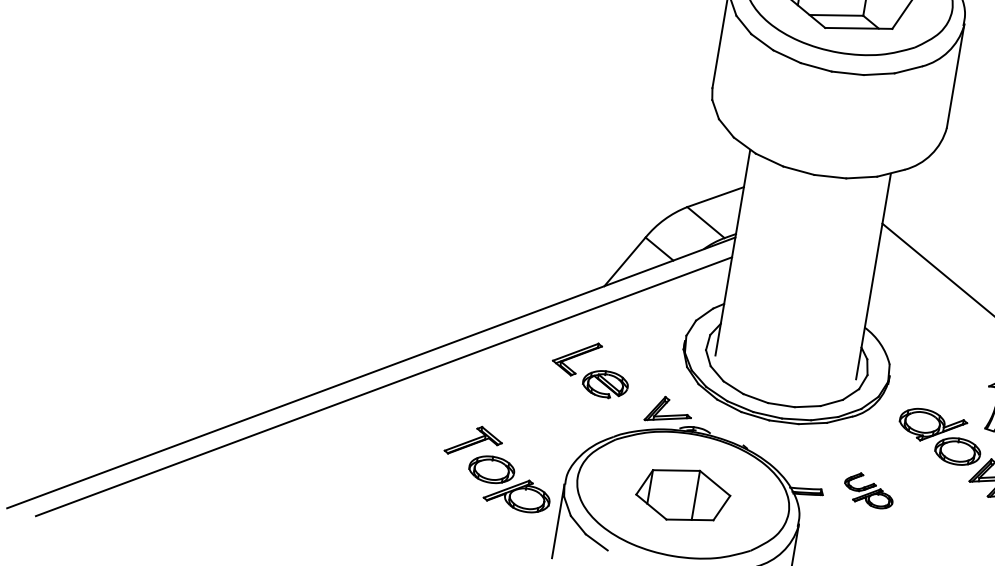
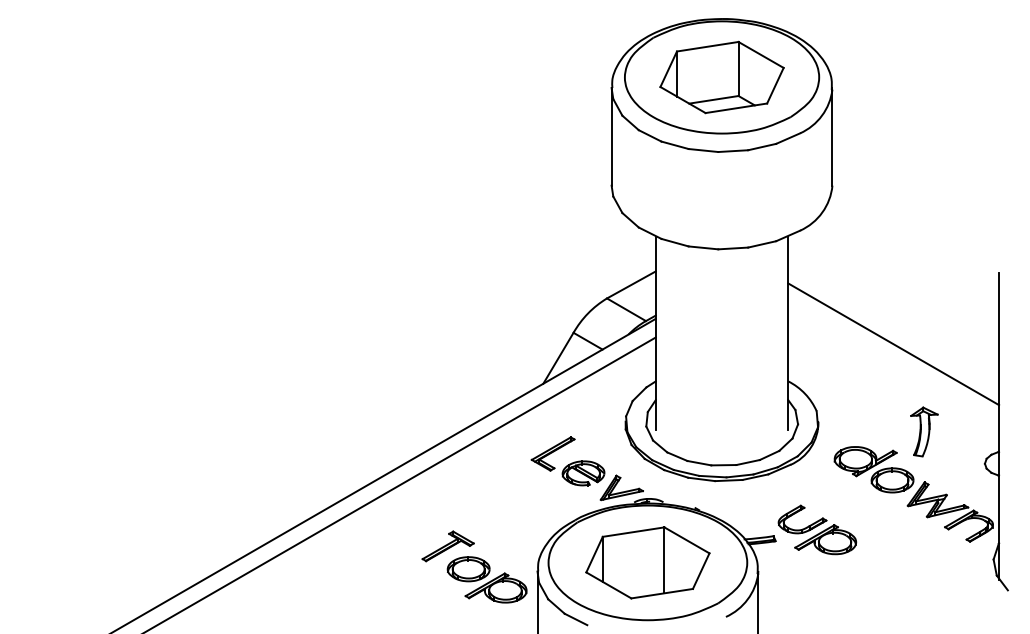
part: (590, 368) -> (567, 461), moved
part: (869, 490) -> (817, 529), size x1.67
part: (682, 494) -> (647, 562), size x1.43

